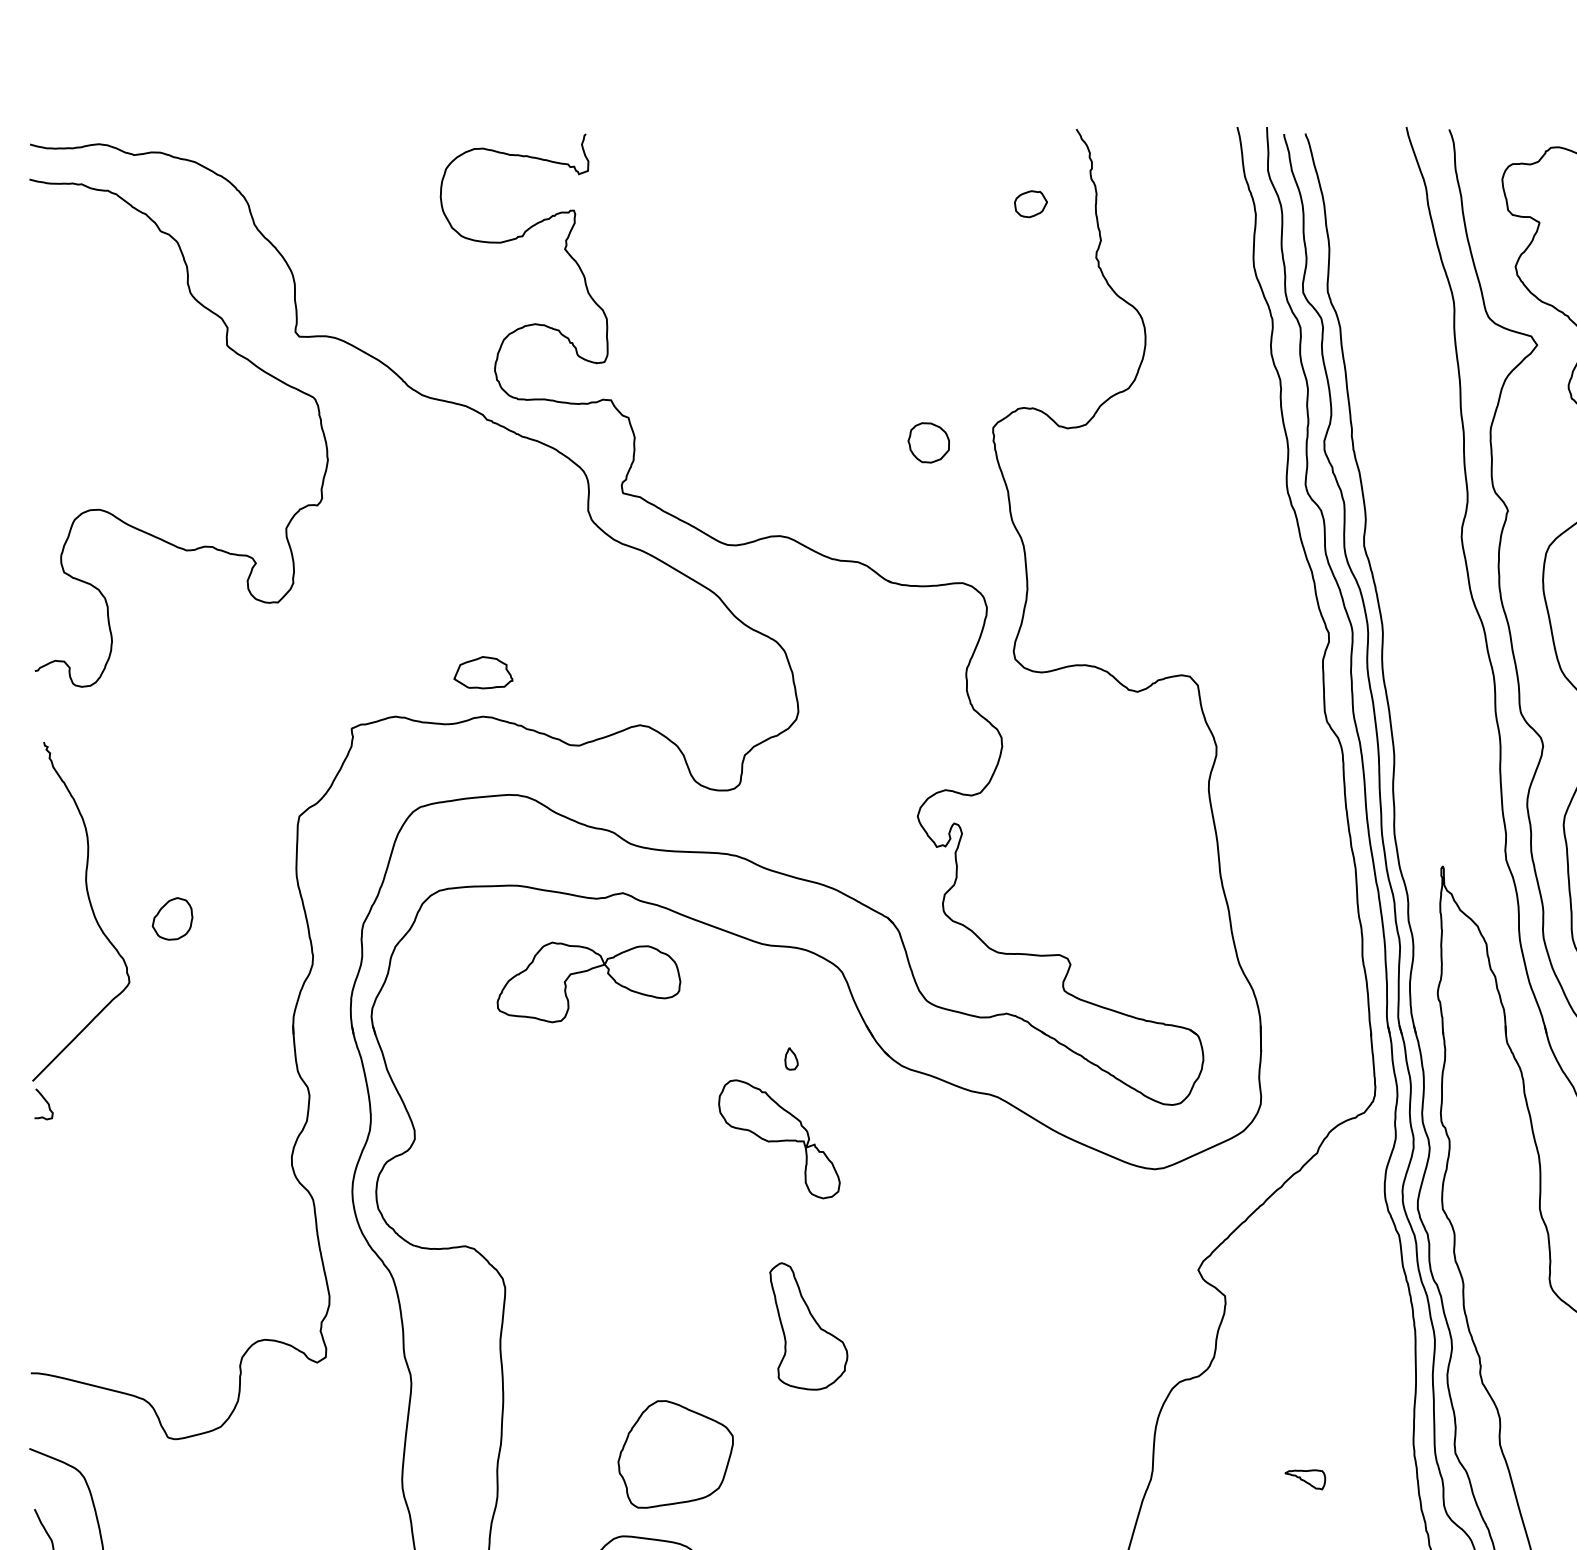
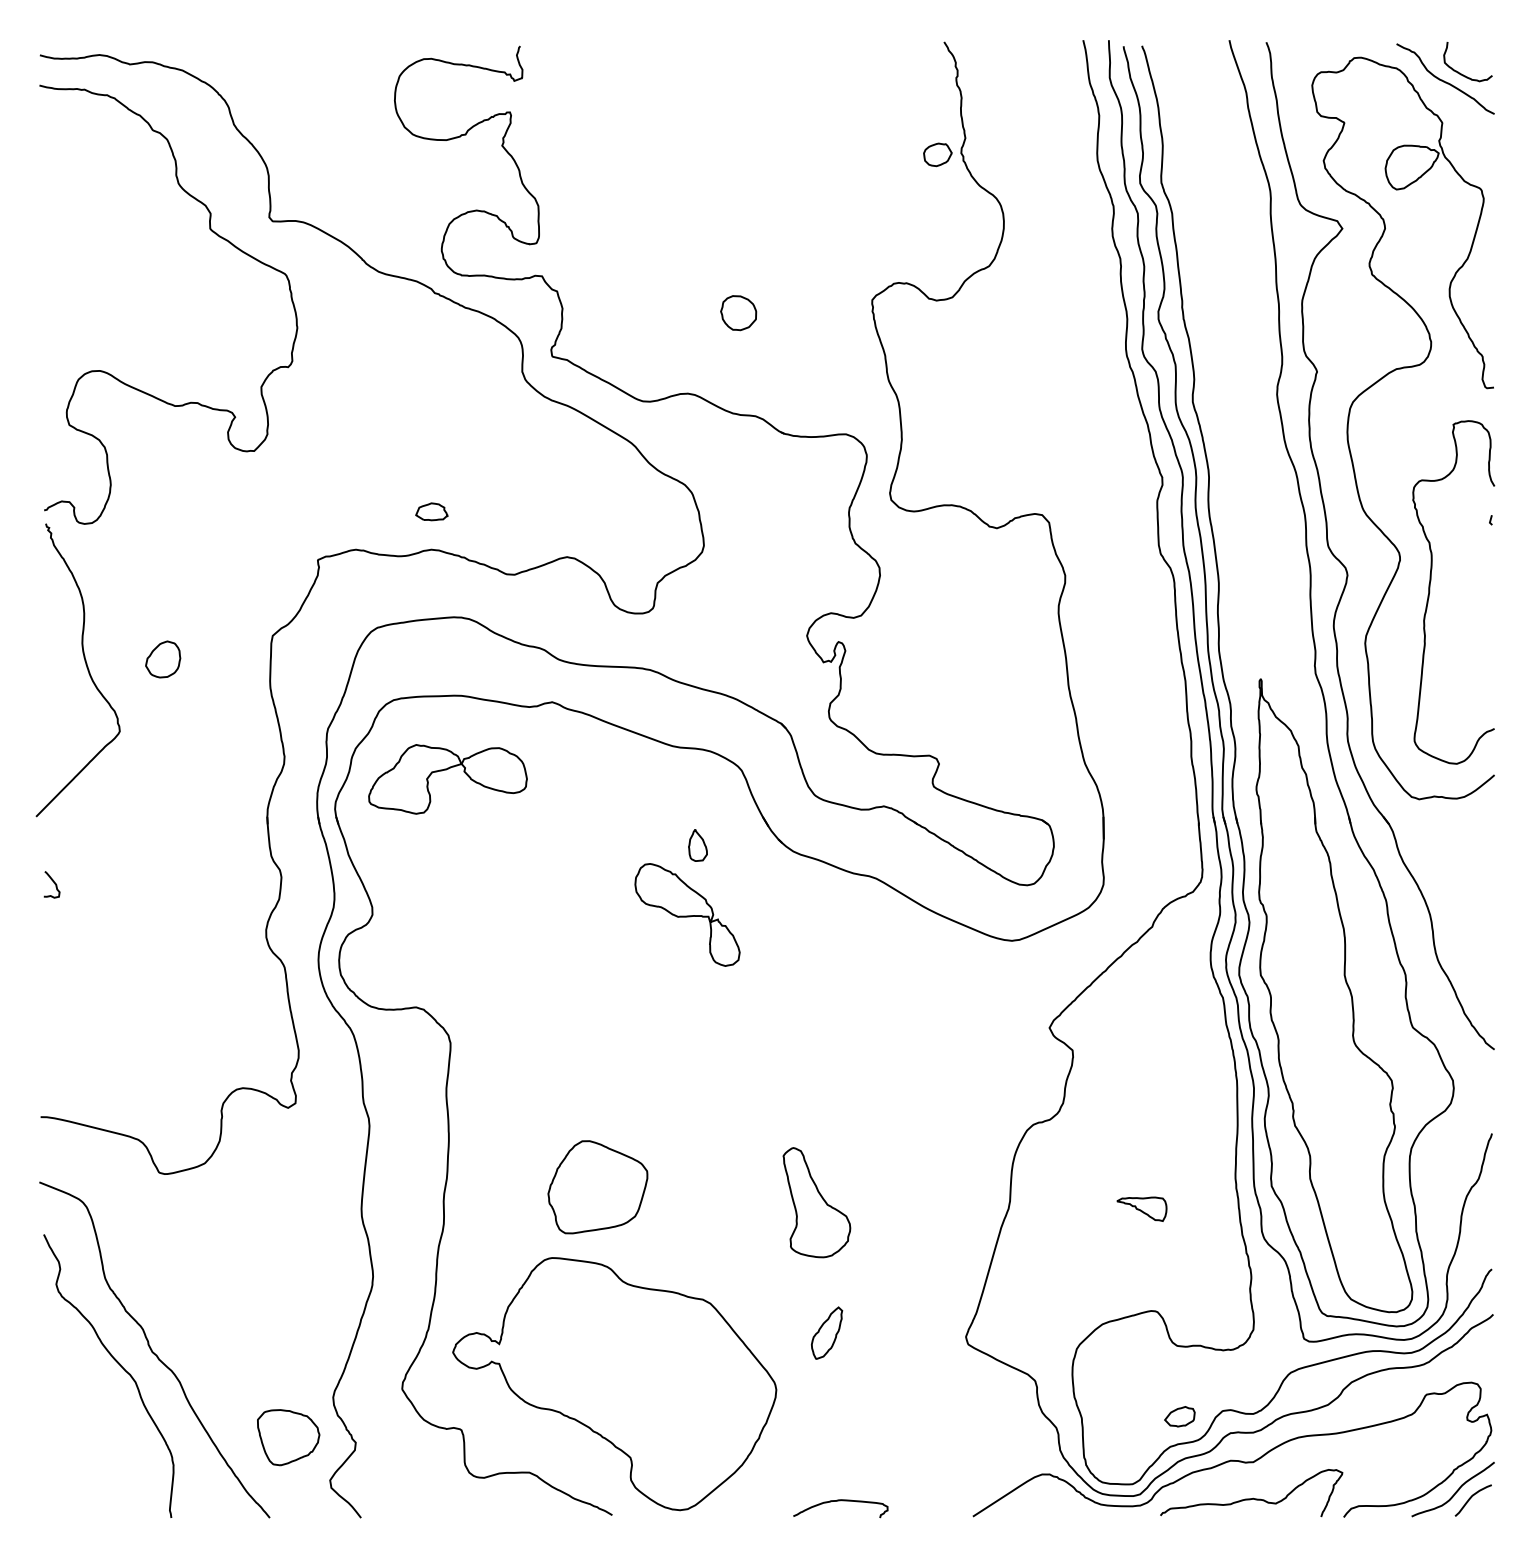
part: (1030, 203) -> (937, 154), moved
part: (928, 443) -> (738, 313), moved
part: (483, 672) -> (431, 511), size x0.62
curve: (90, 908) -> (86, 667), moved
part: (173, 918) -> (163, 659), moved
part: (587, 972) -> (446, 770), moved
part: (790, 1058) -> (697, 845), size x1.67
part: (808, 1326) -> (816, 1202), moved
part: (1304, 1479) -> (1141, 1208), size x1.43

